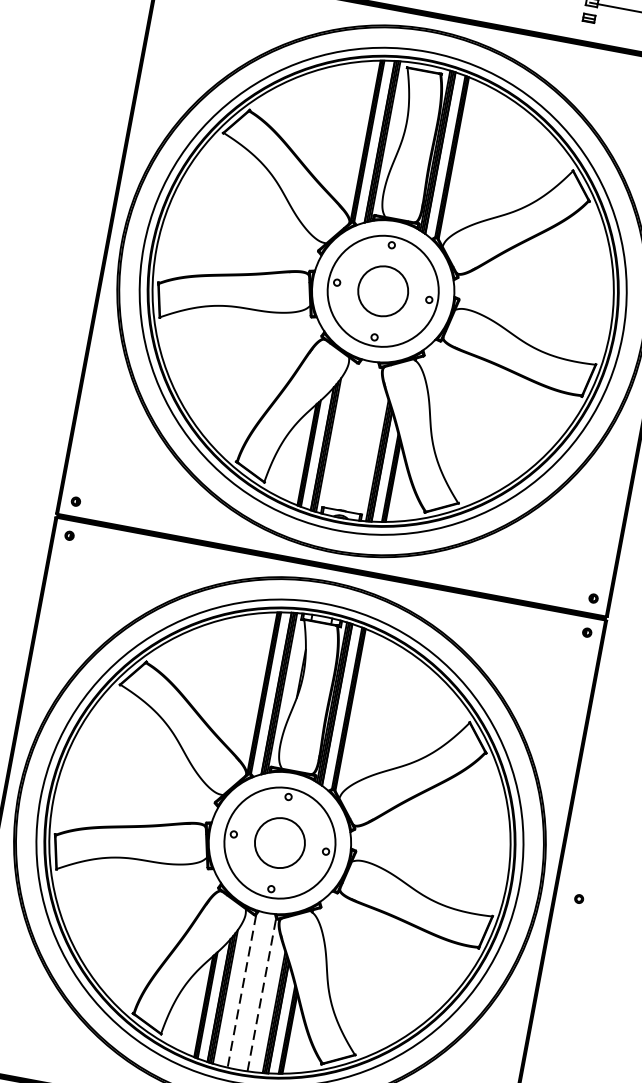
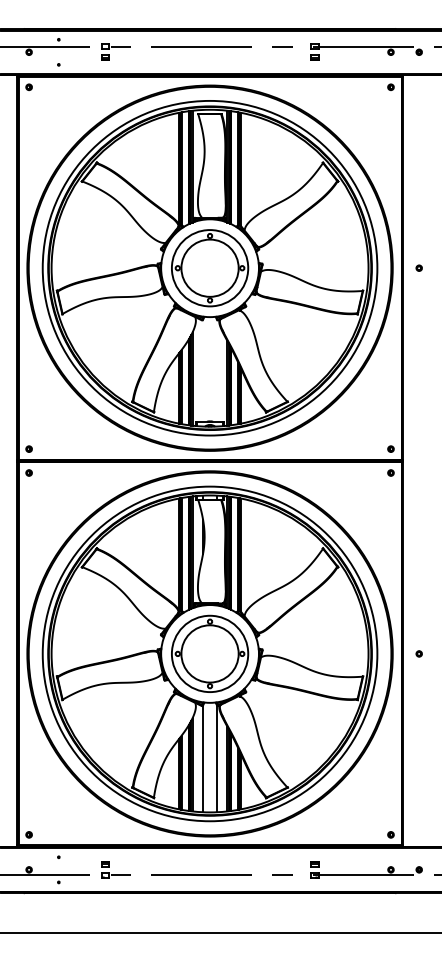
circle: (382, 290) -> (209, 267), size x1.67
circle: (279, 842) -> (209, 653), size x1.67
line: (242, 992) -> (203, 759), dashed -> solid
line: (262, 994) -> (217, 758), dashed -> solid

